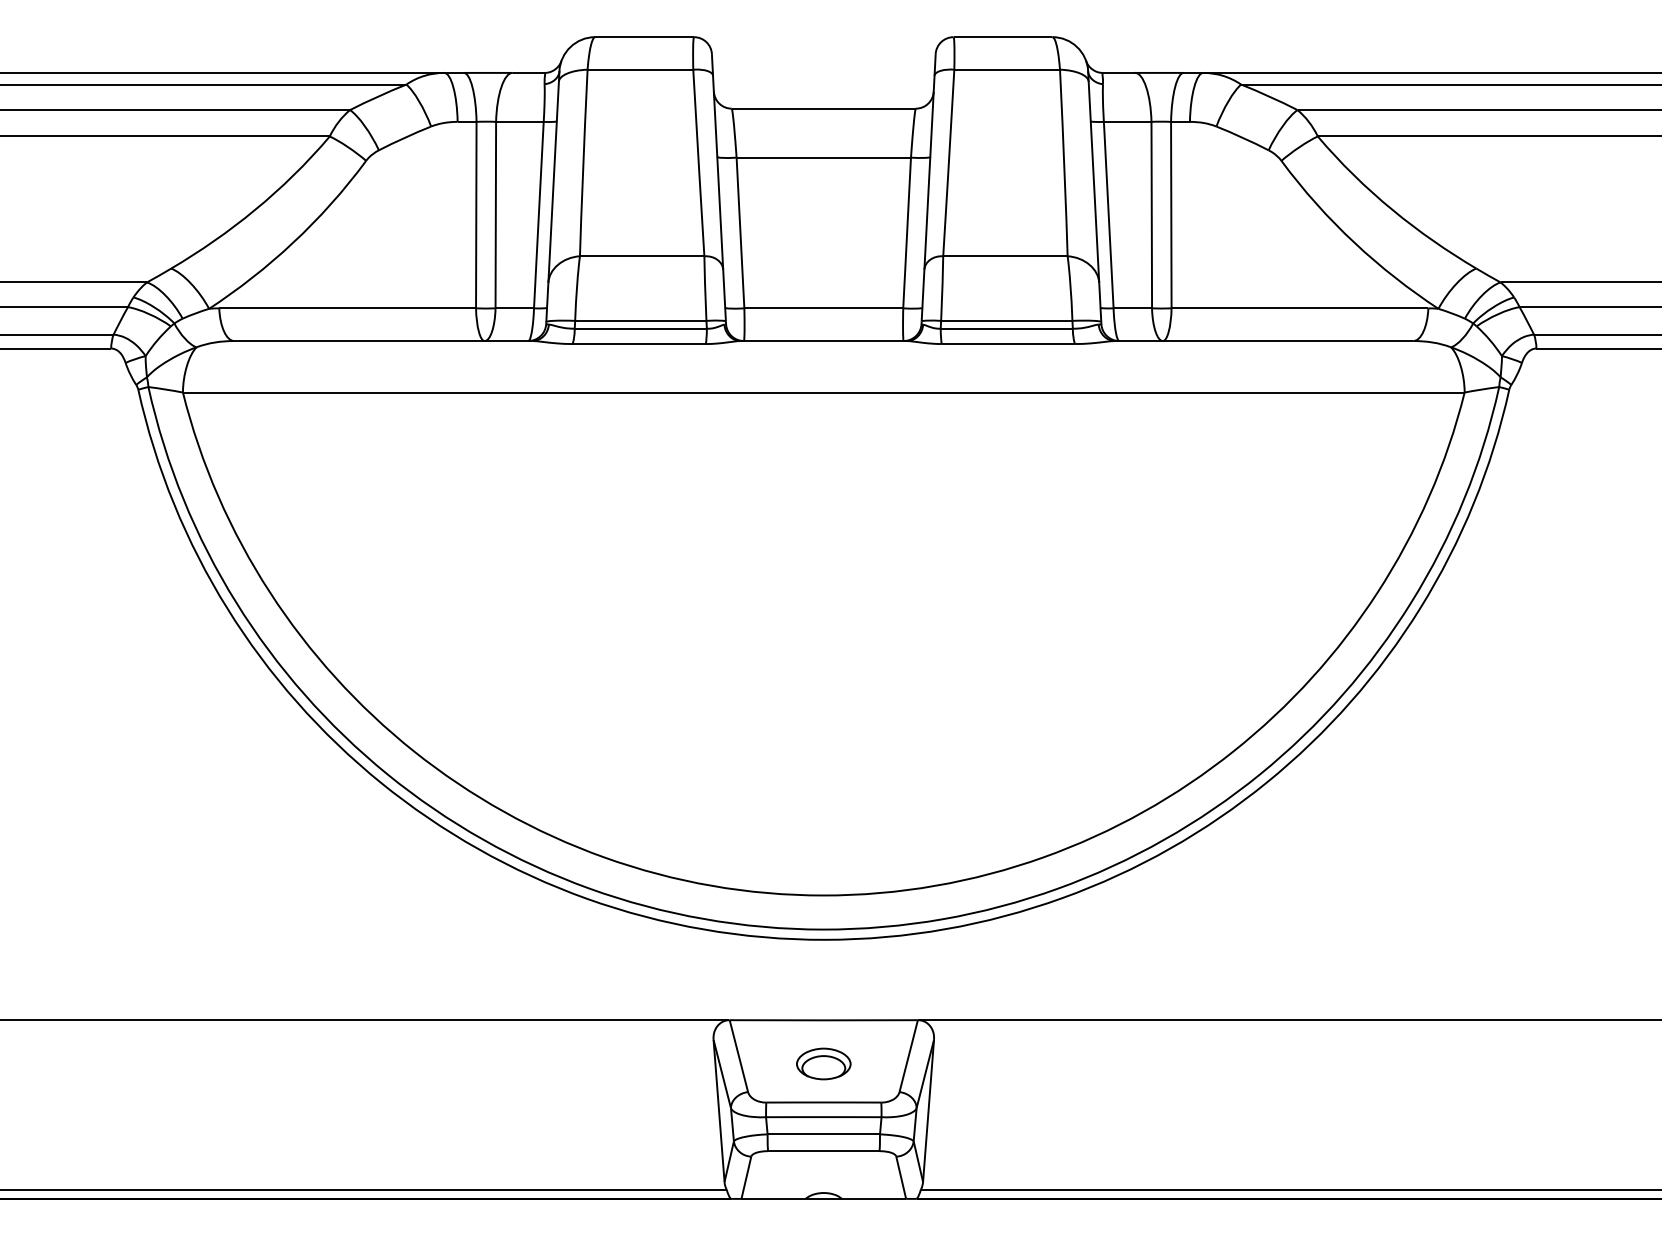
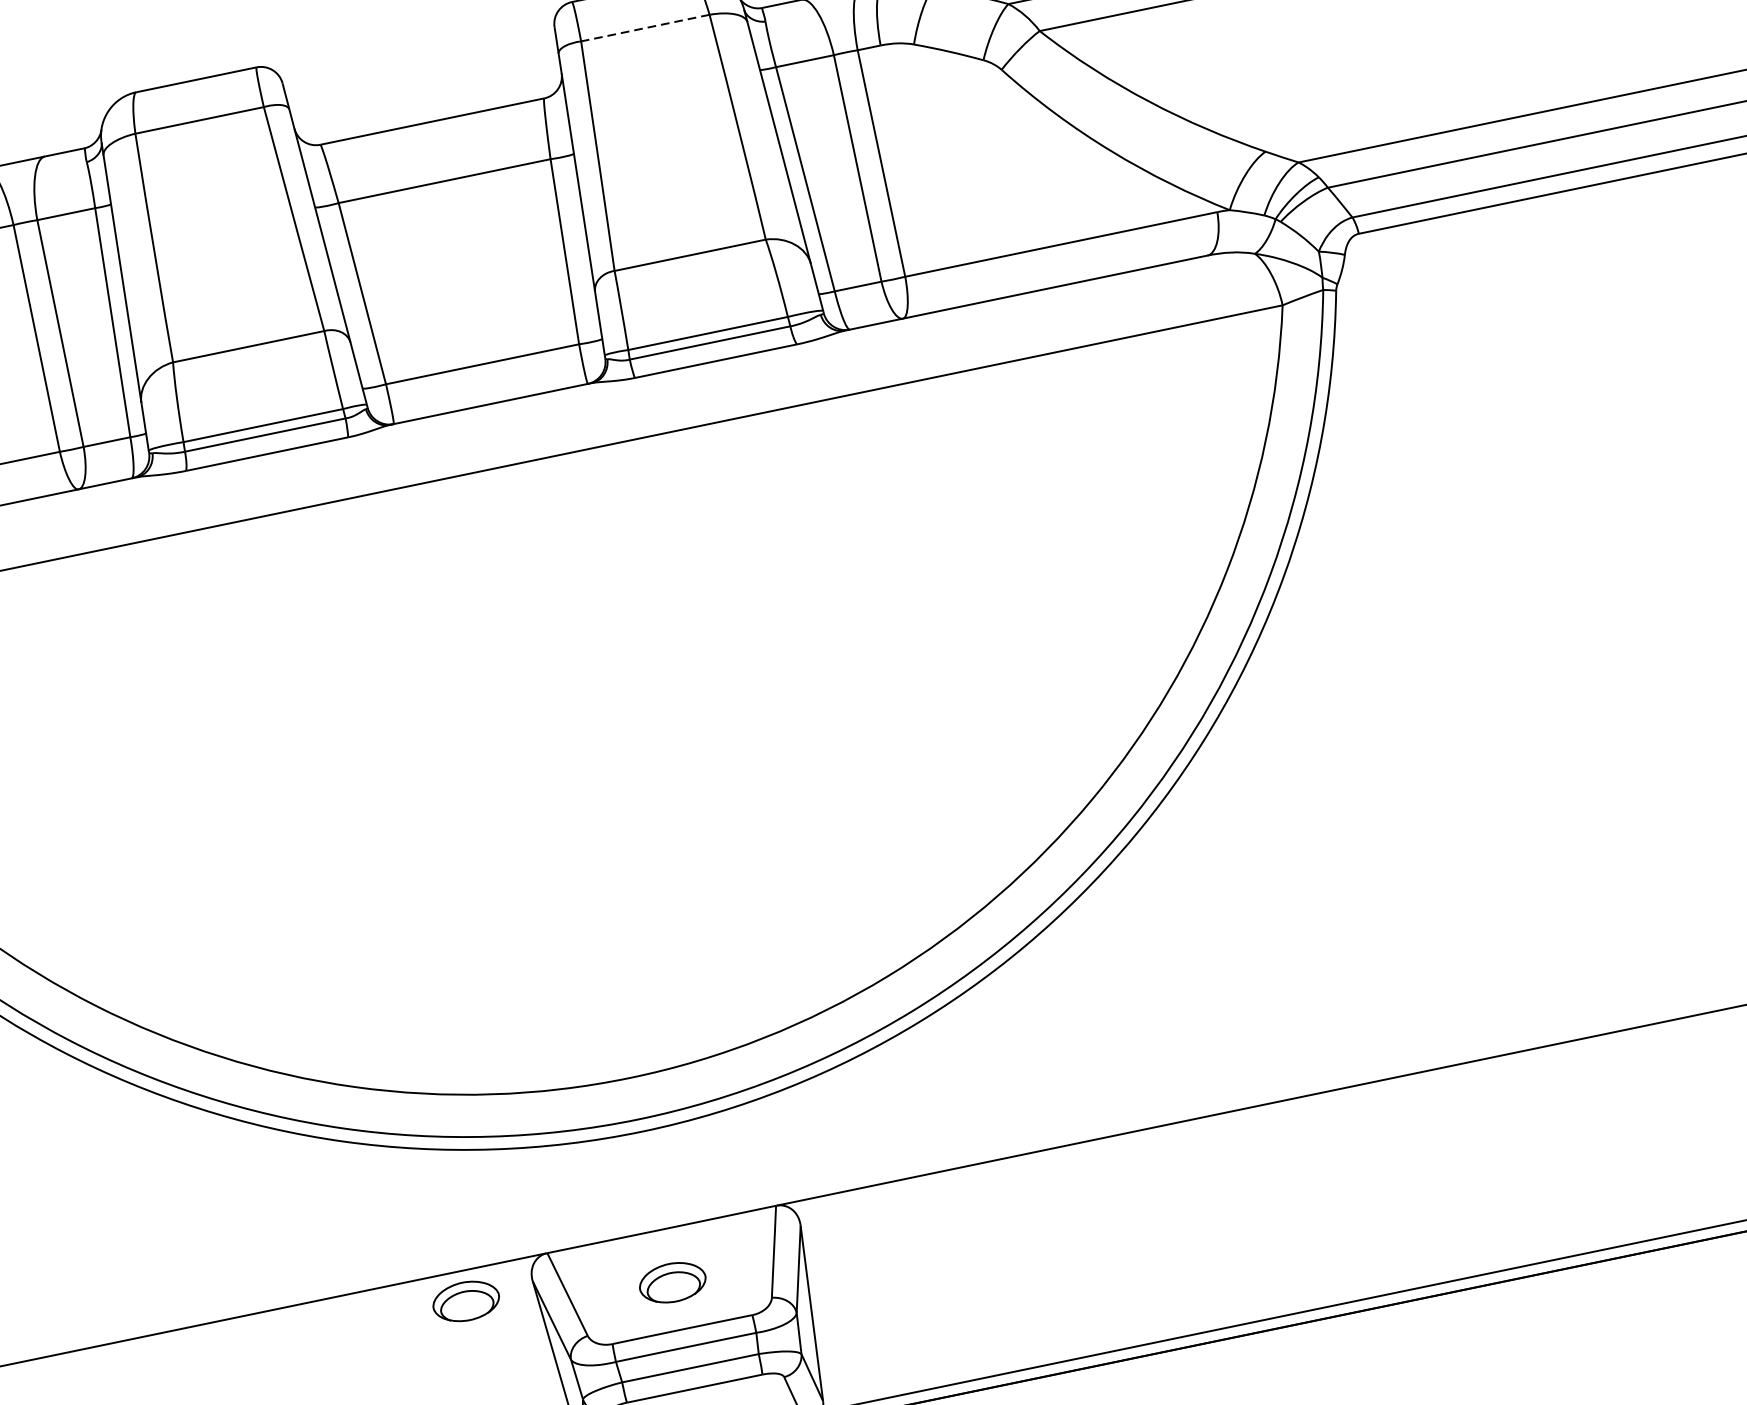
line: (1007, 69) -> (645, 27), solid -> dashed
part: (657, 1044) -> (465, 1300), added

